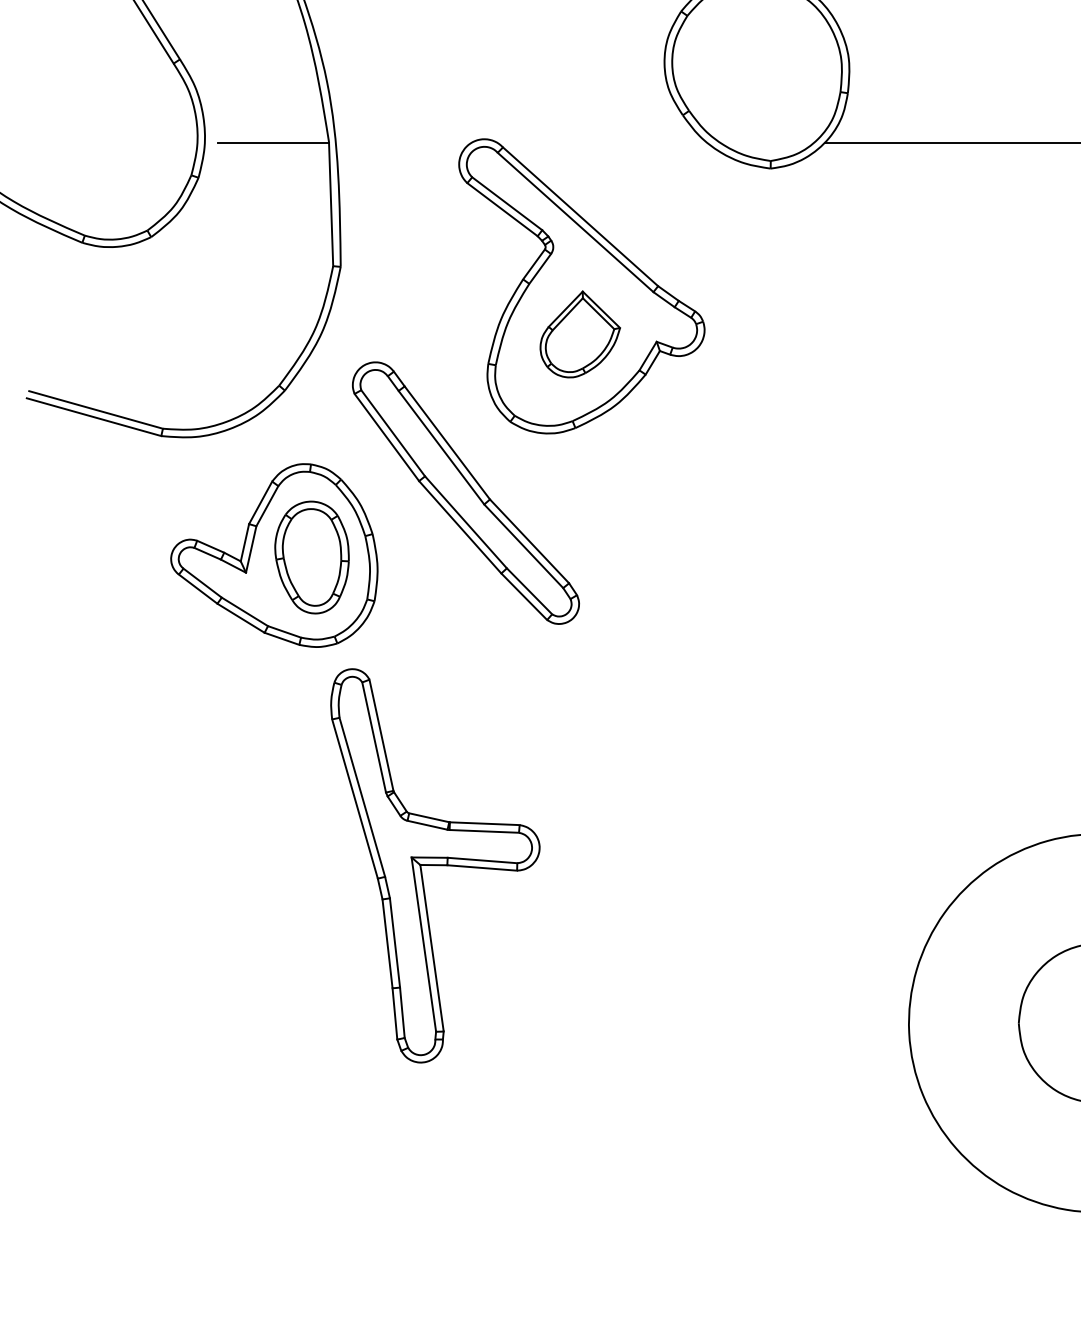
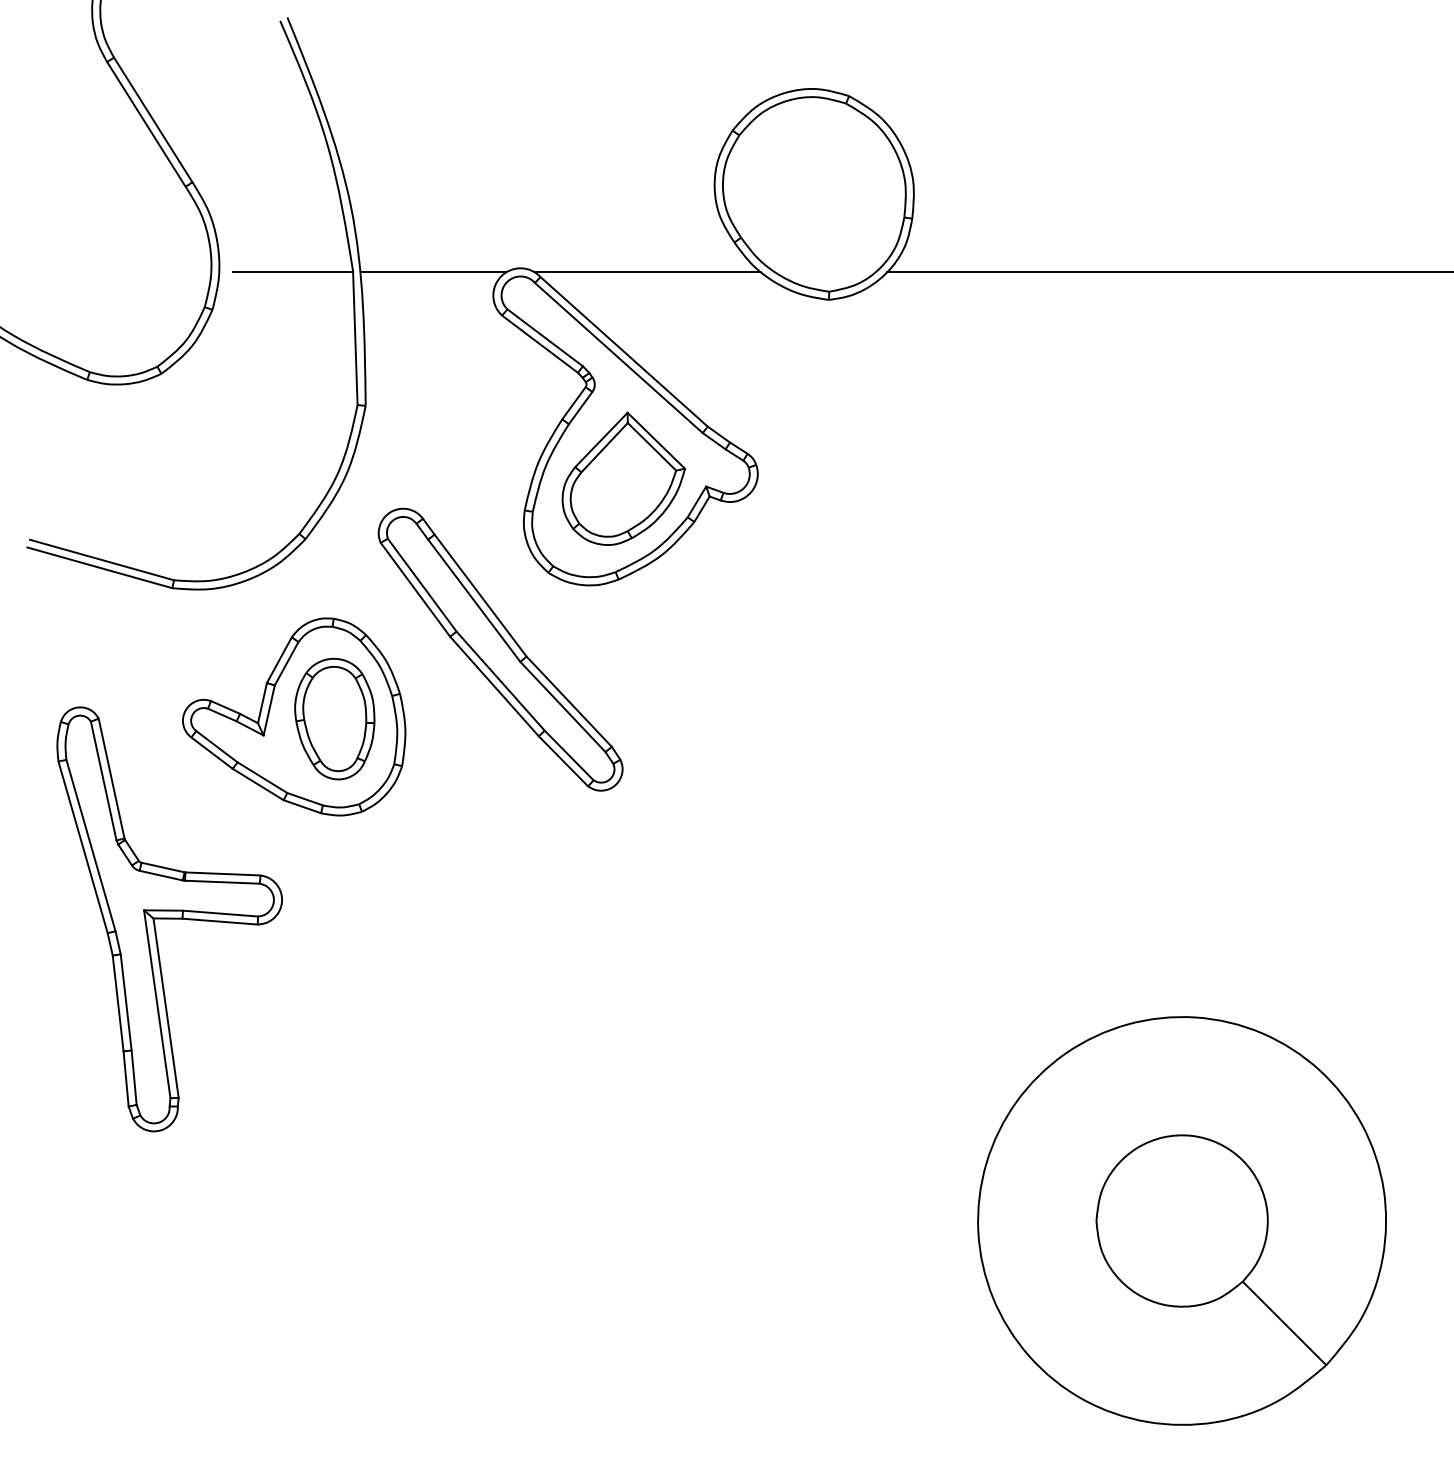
line: (403, 143) -> (433, 272), added
line: (602, 143) -> (647, 272), added
part: (579, 334) -> (623, 478), size x1.43
part: (435, 865) -> (169, 919), moved

